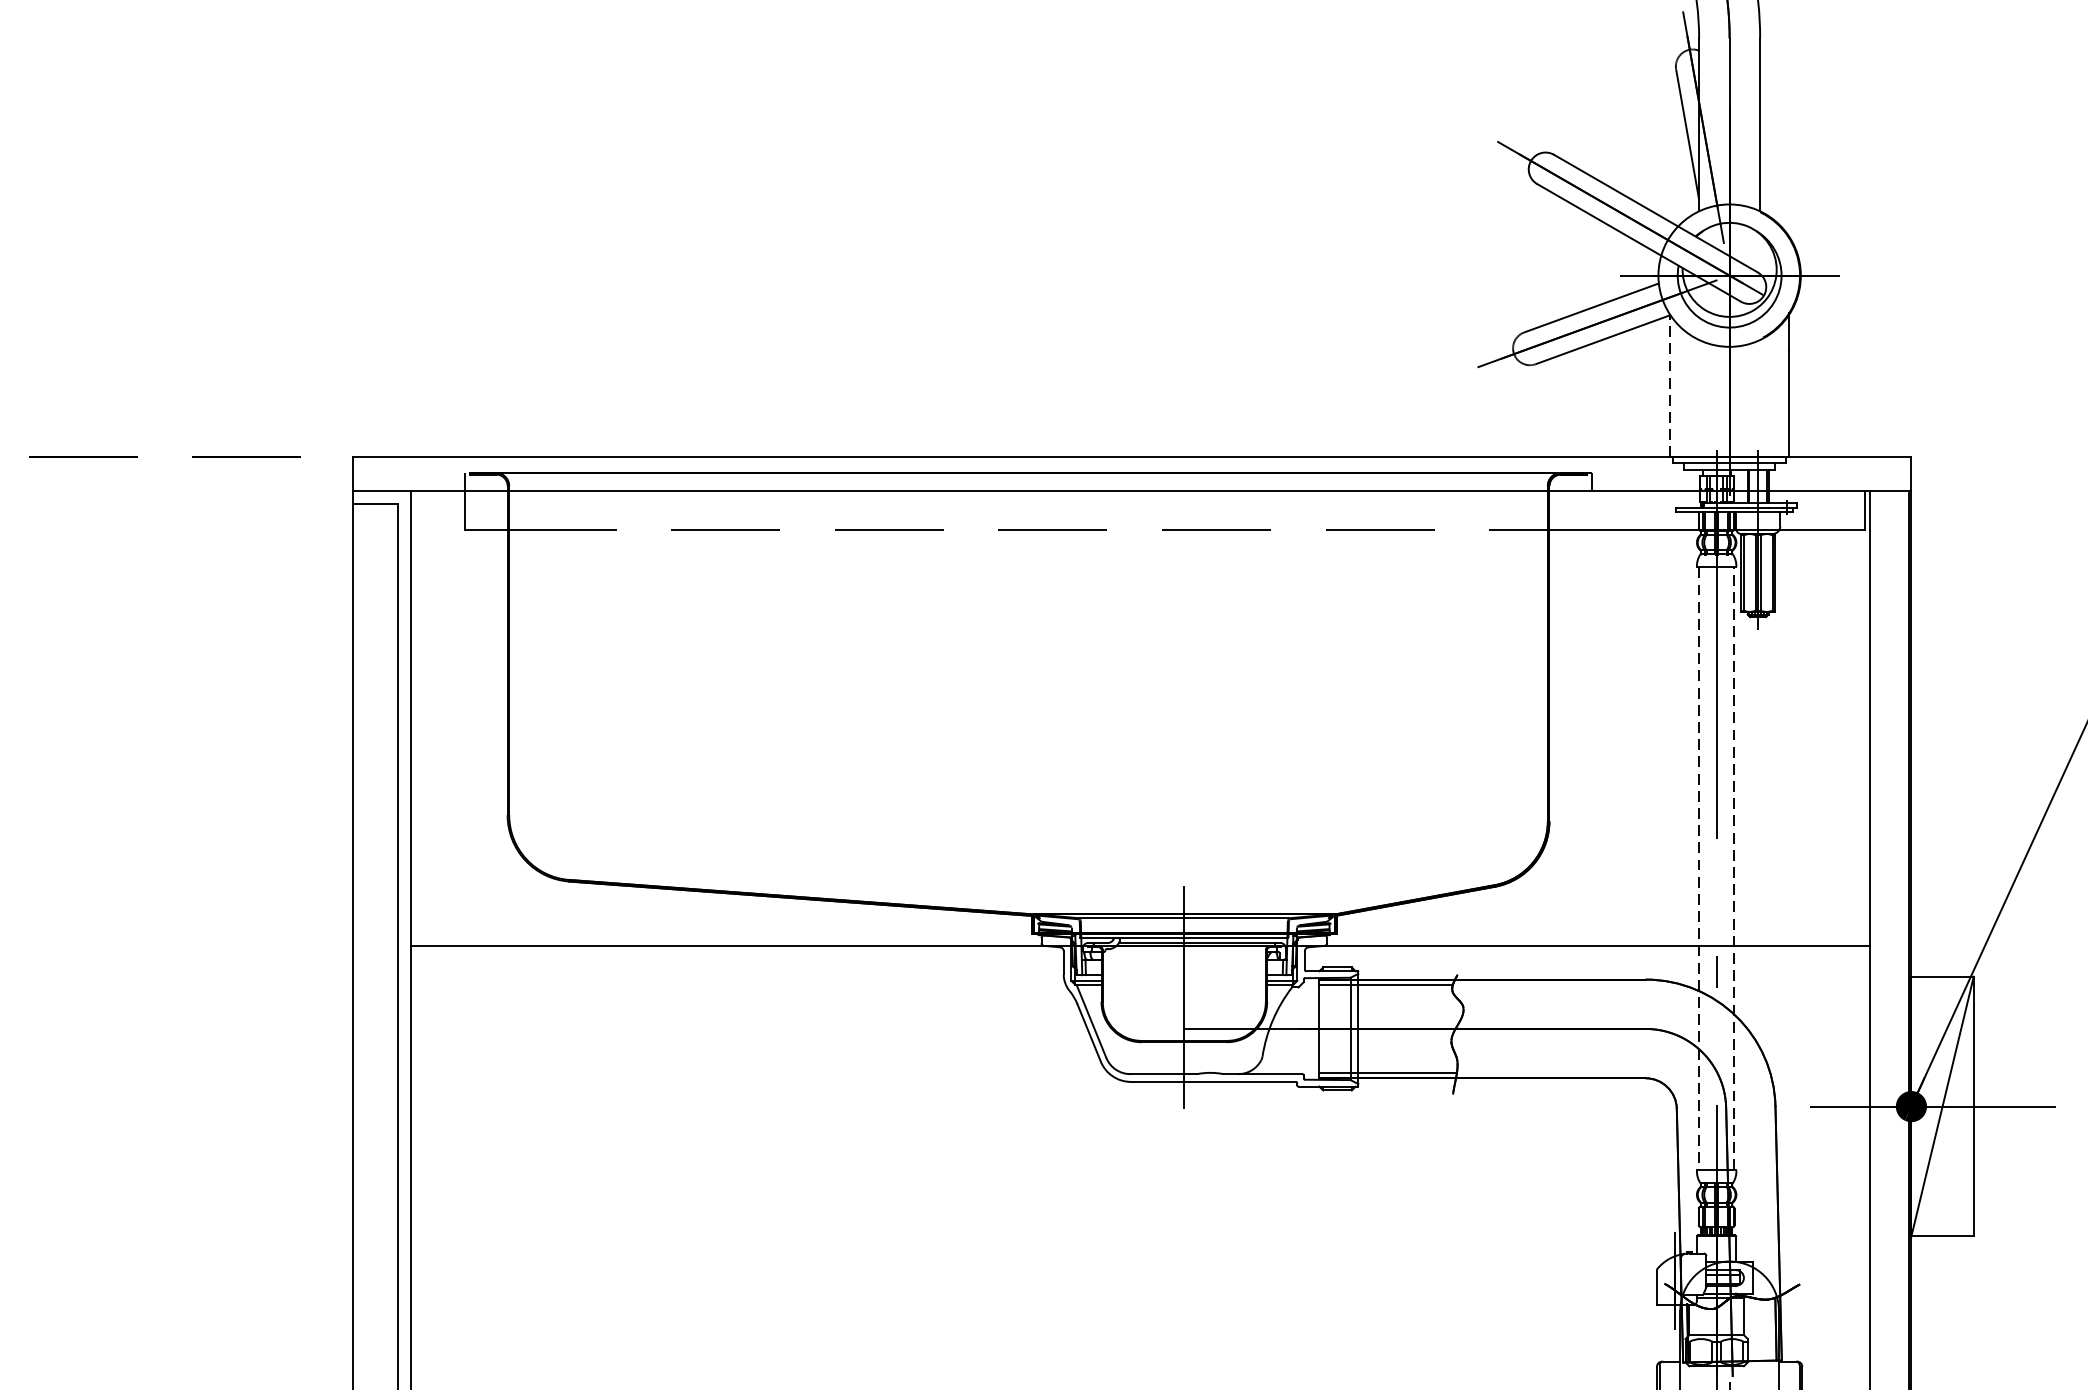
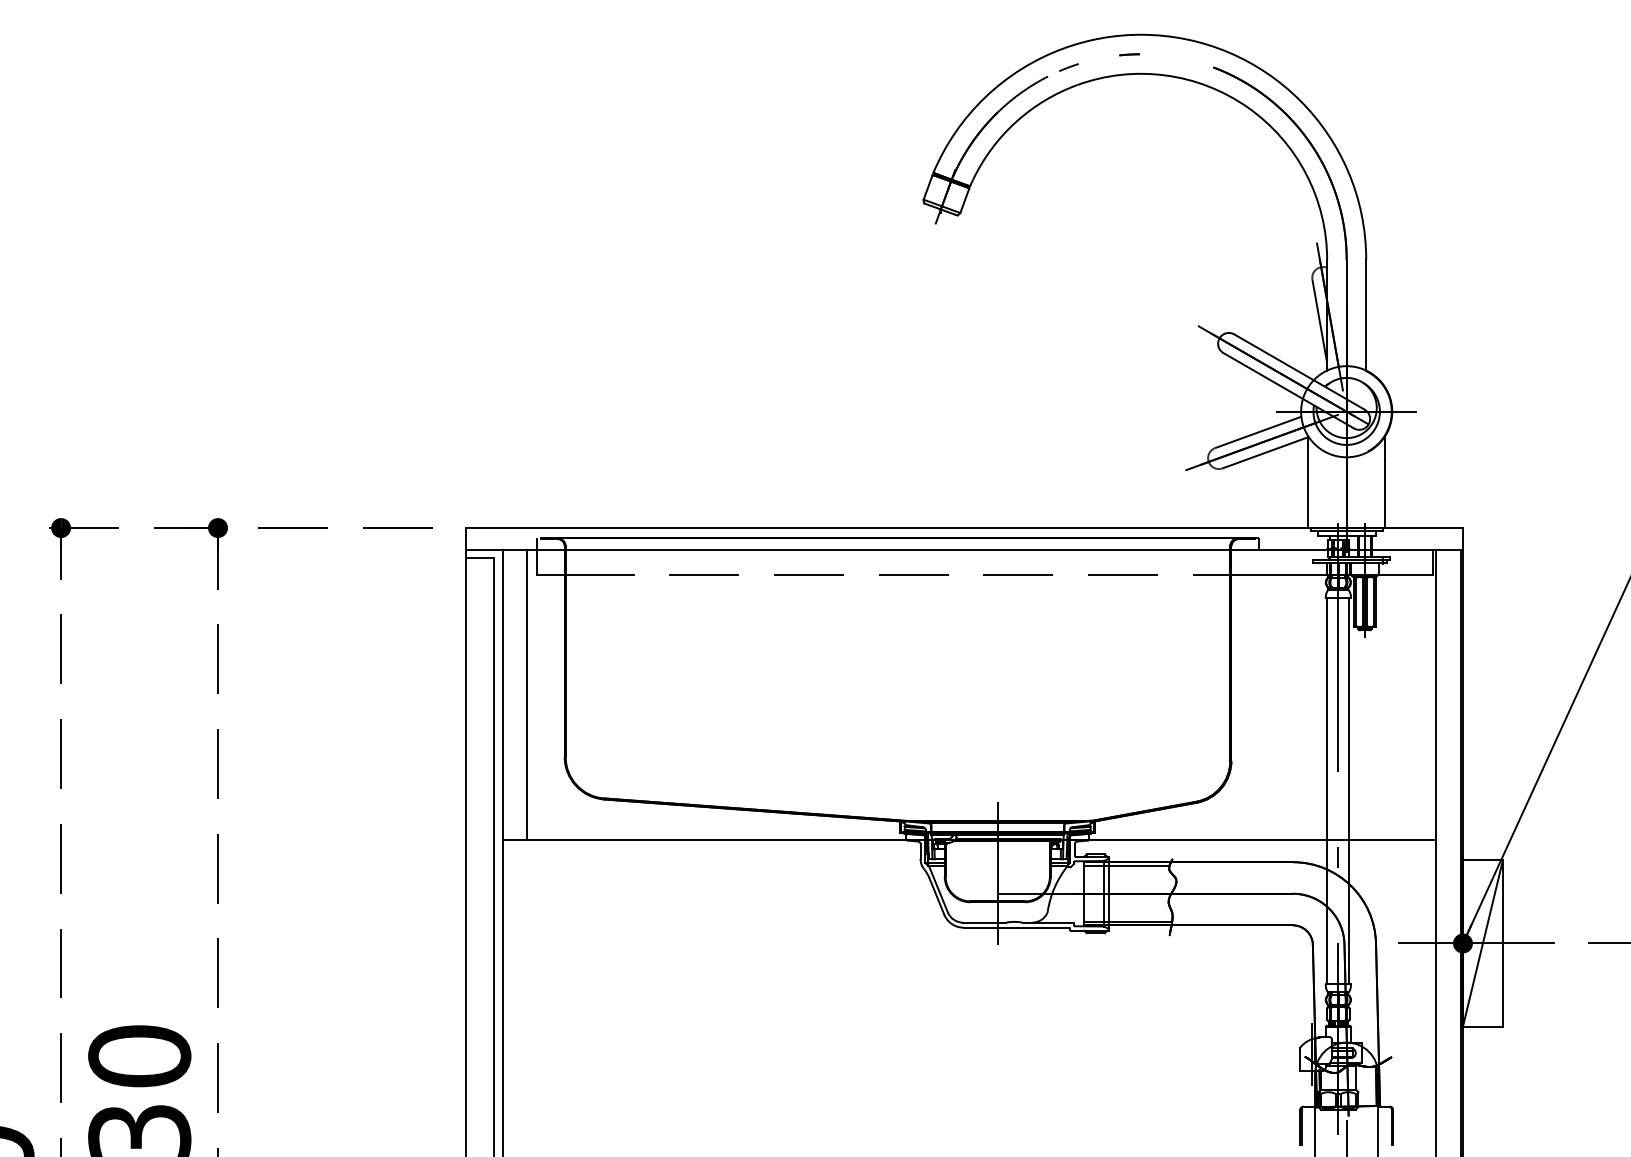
line: (1669, 386) -> (1308, 482), dashed -> solid
line: (449, 717) -> (527, 694), added
line: (1699, 869) -> (1327, 791), dashed -> solid
line: (1734, 869) -> (1349, 791), dashed -> solid

